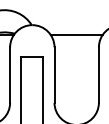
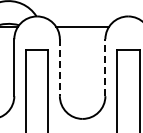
line: (98, 74) -> (105, 67), solid -> dashed
line: (54, 75) -> (59, 68), solid -> dashed

